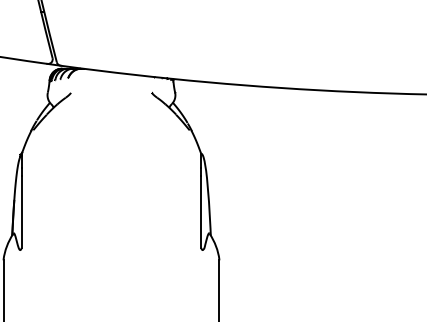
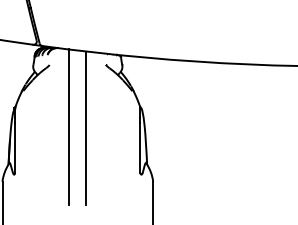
line: (99, 181) -> (69, 126), added
line: (123, 182) -> (86, 127), added

